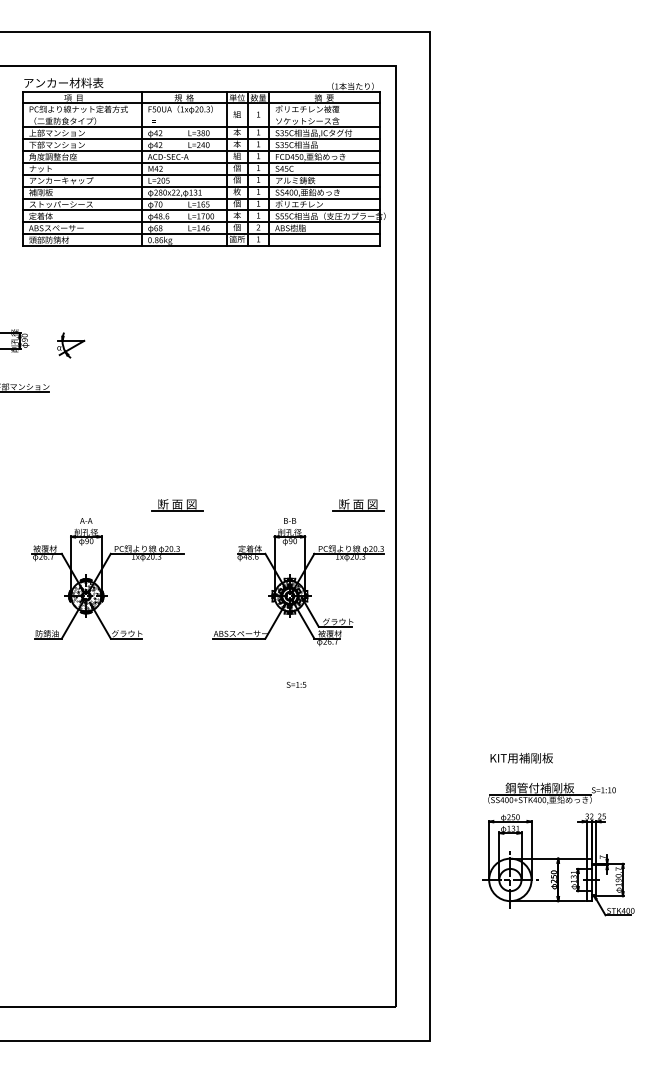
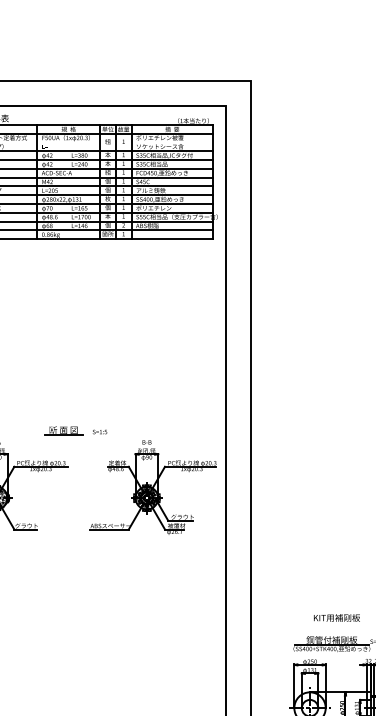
part: (358, 505) -> (197, 431), removed
text: (296, 684) -> (99, 431), moved
text: (521, 758) -> (336, 618), moved

